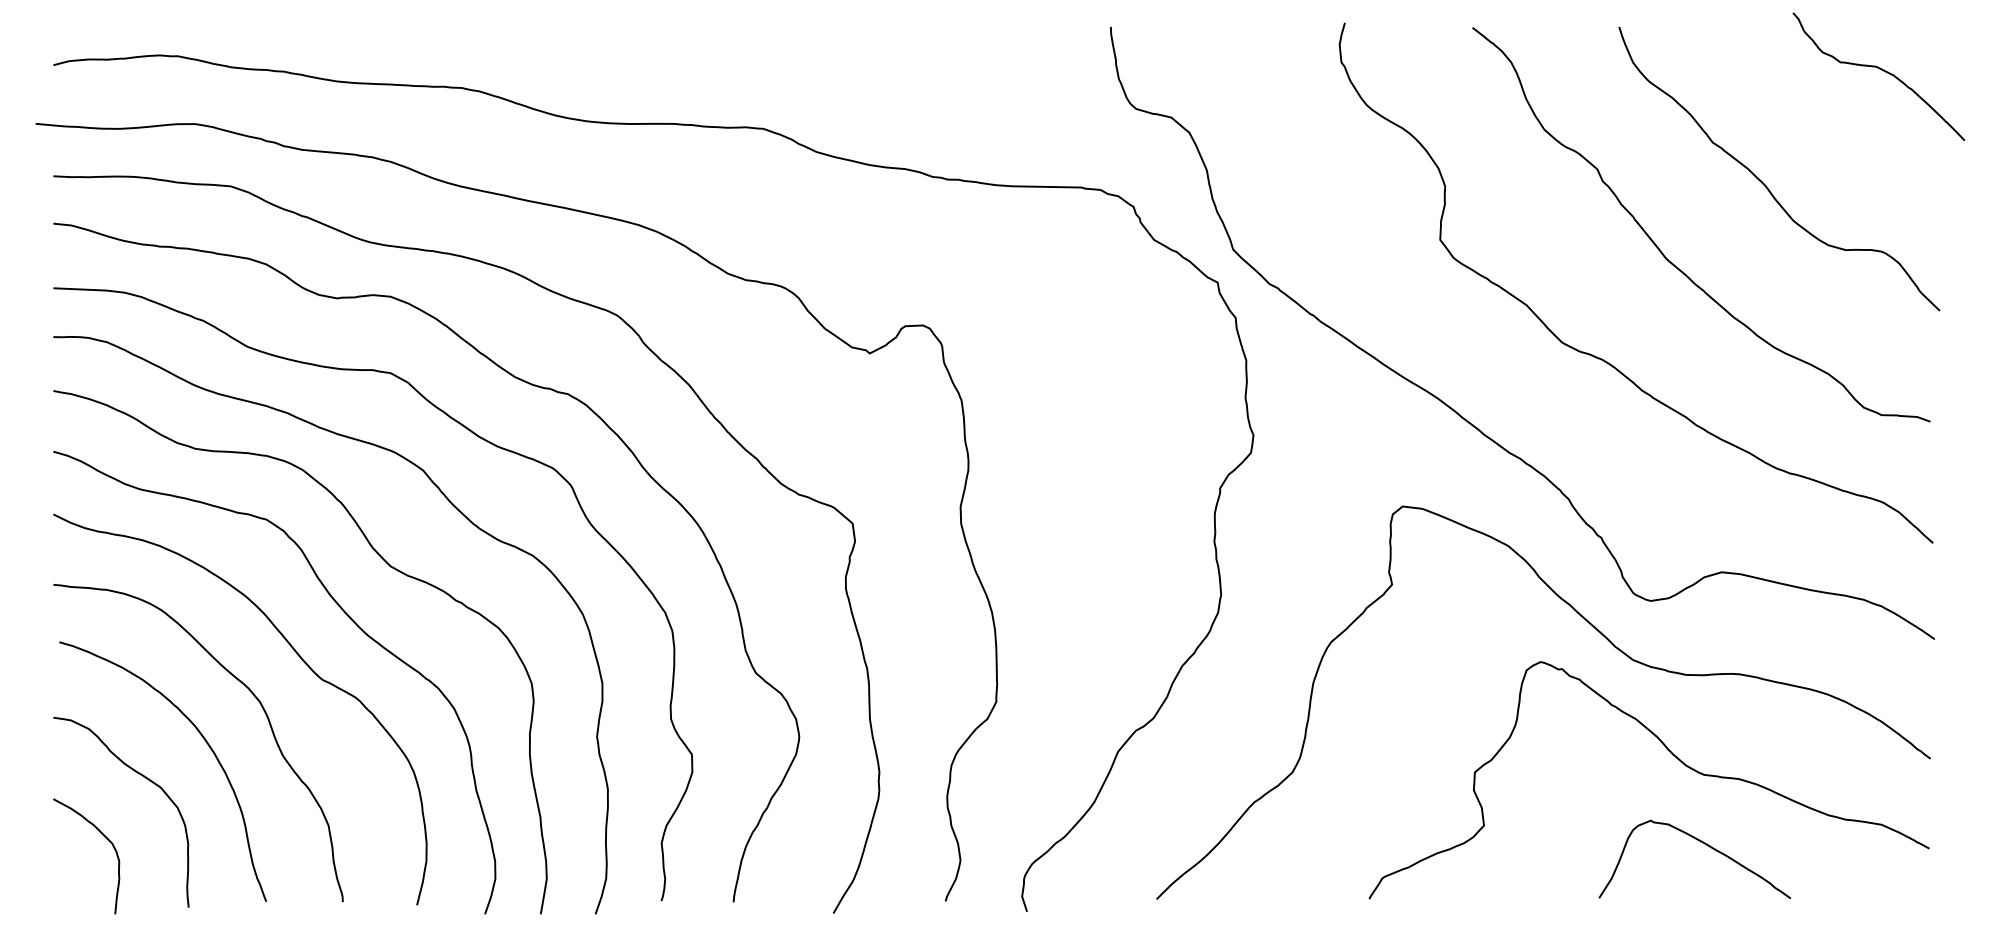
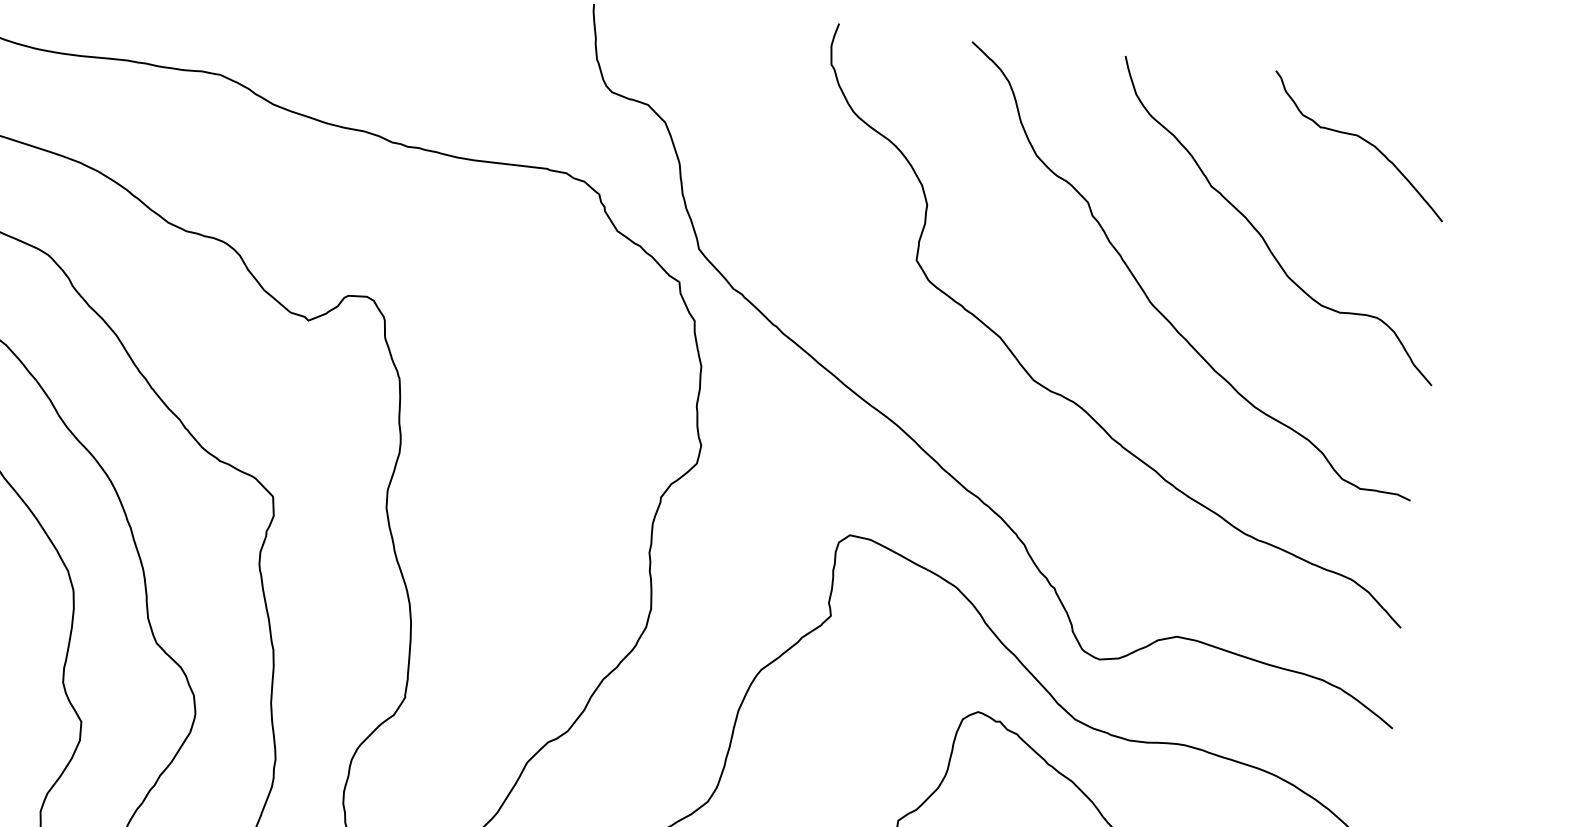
curve: (1881, 70) -> (1362, 140), moved

